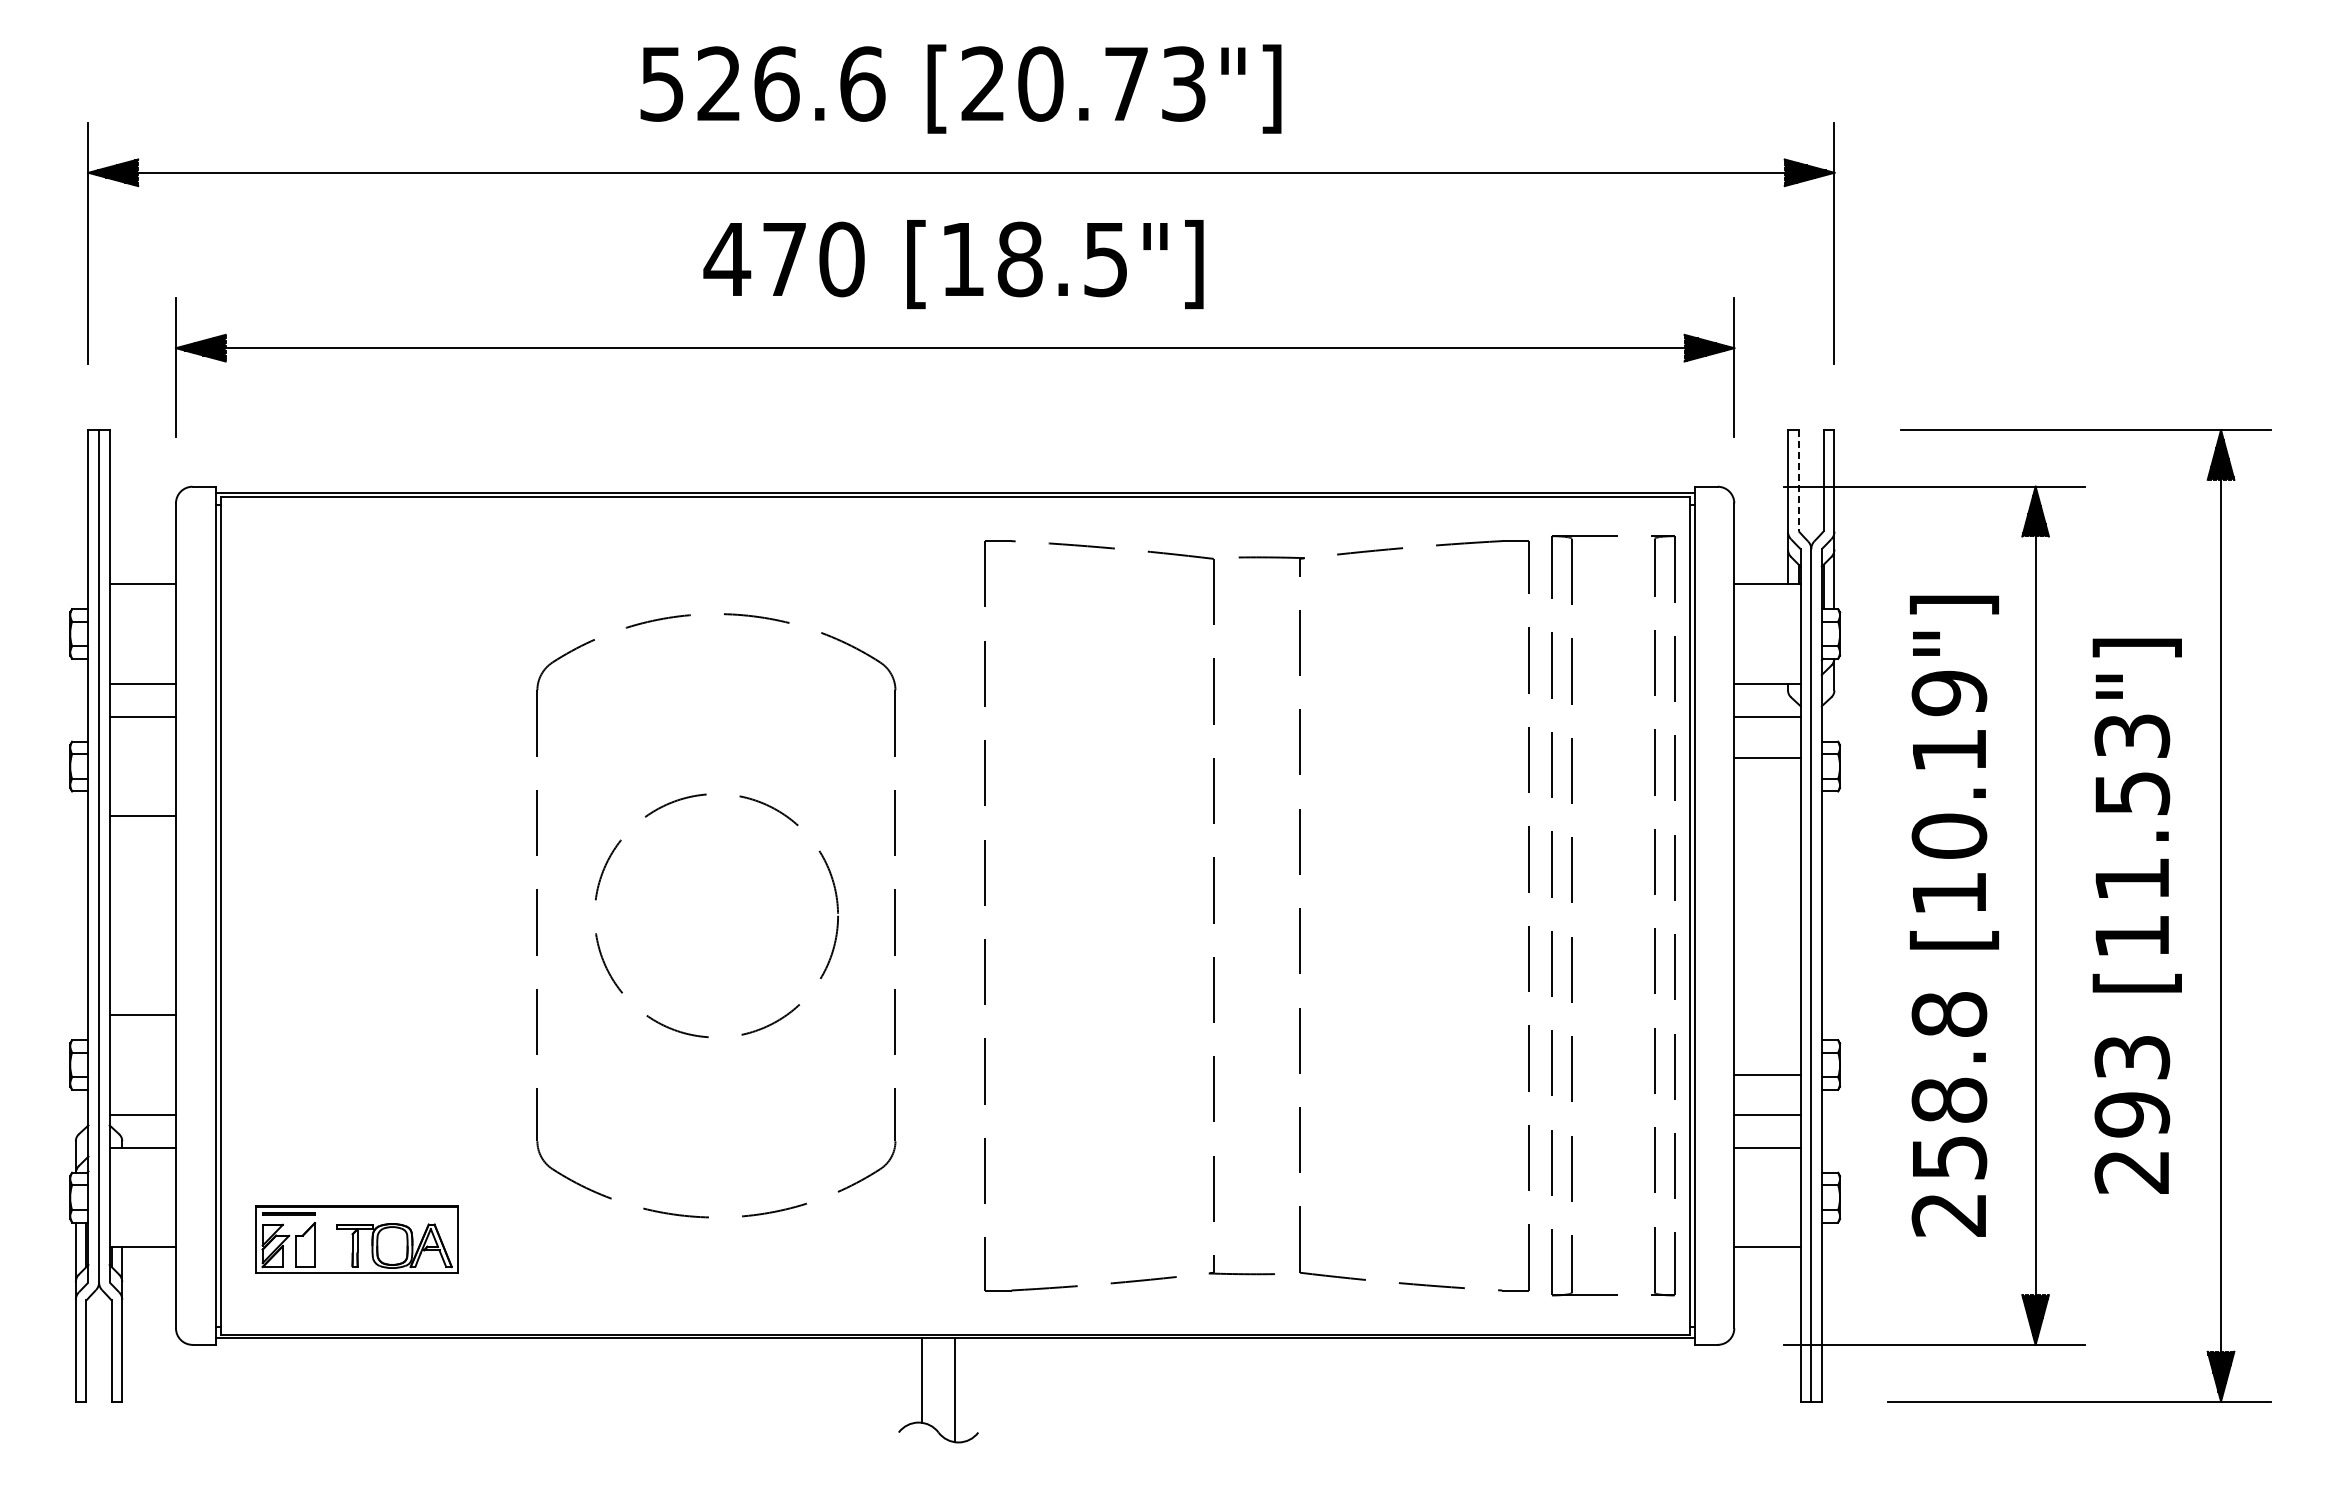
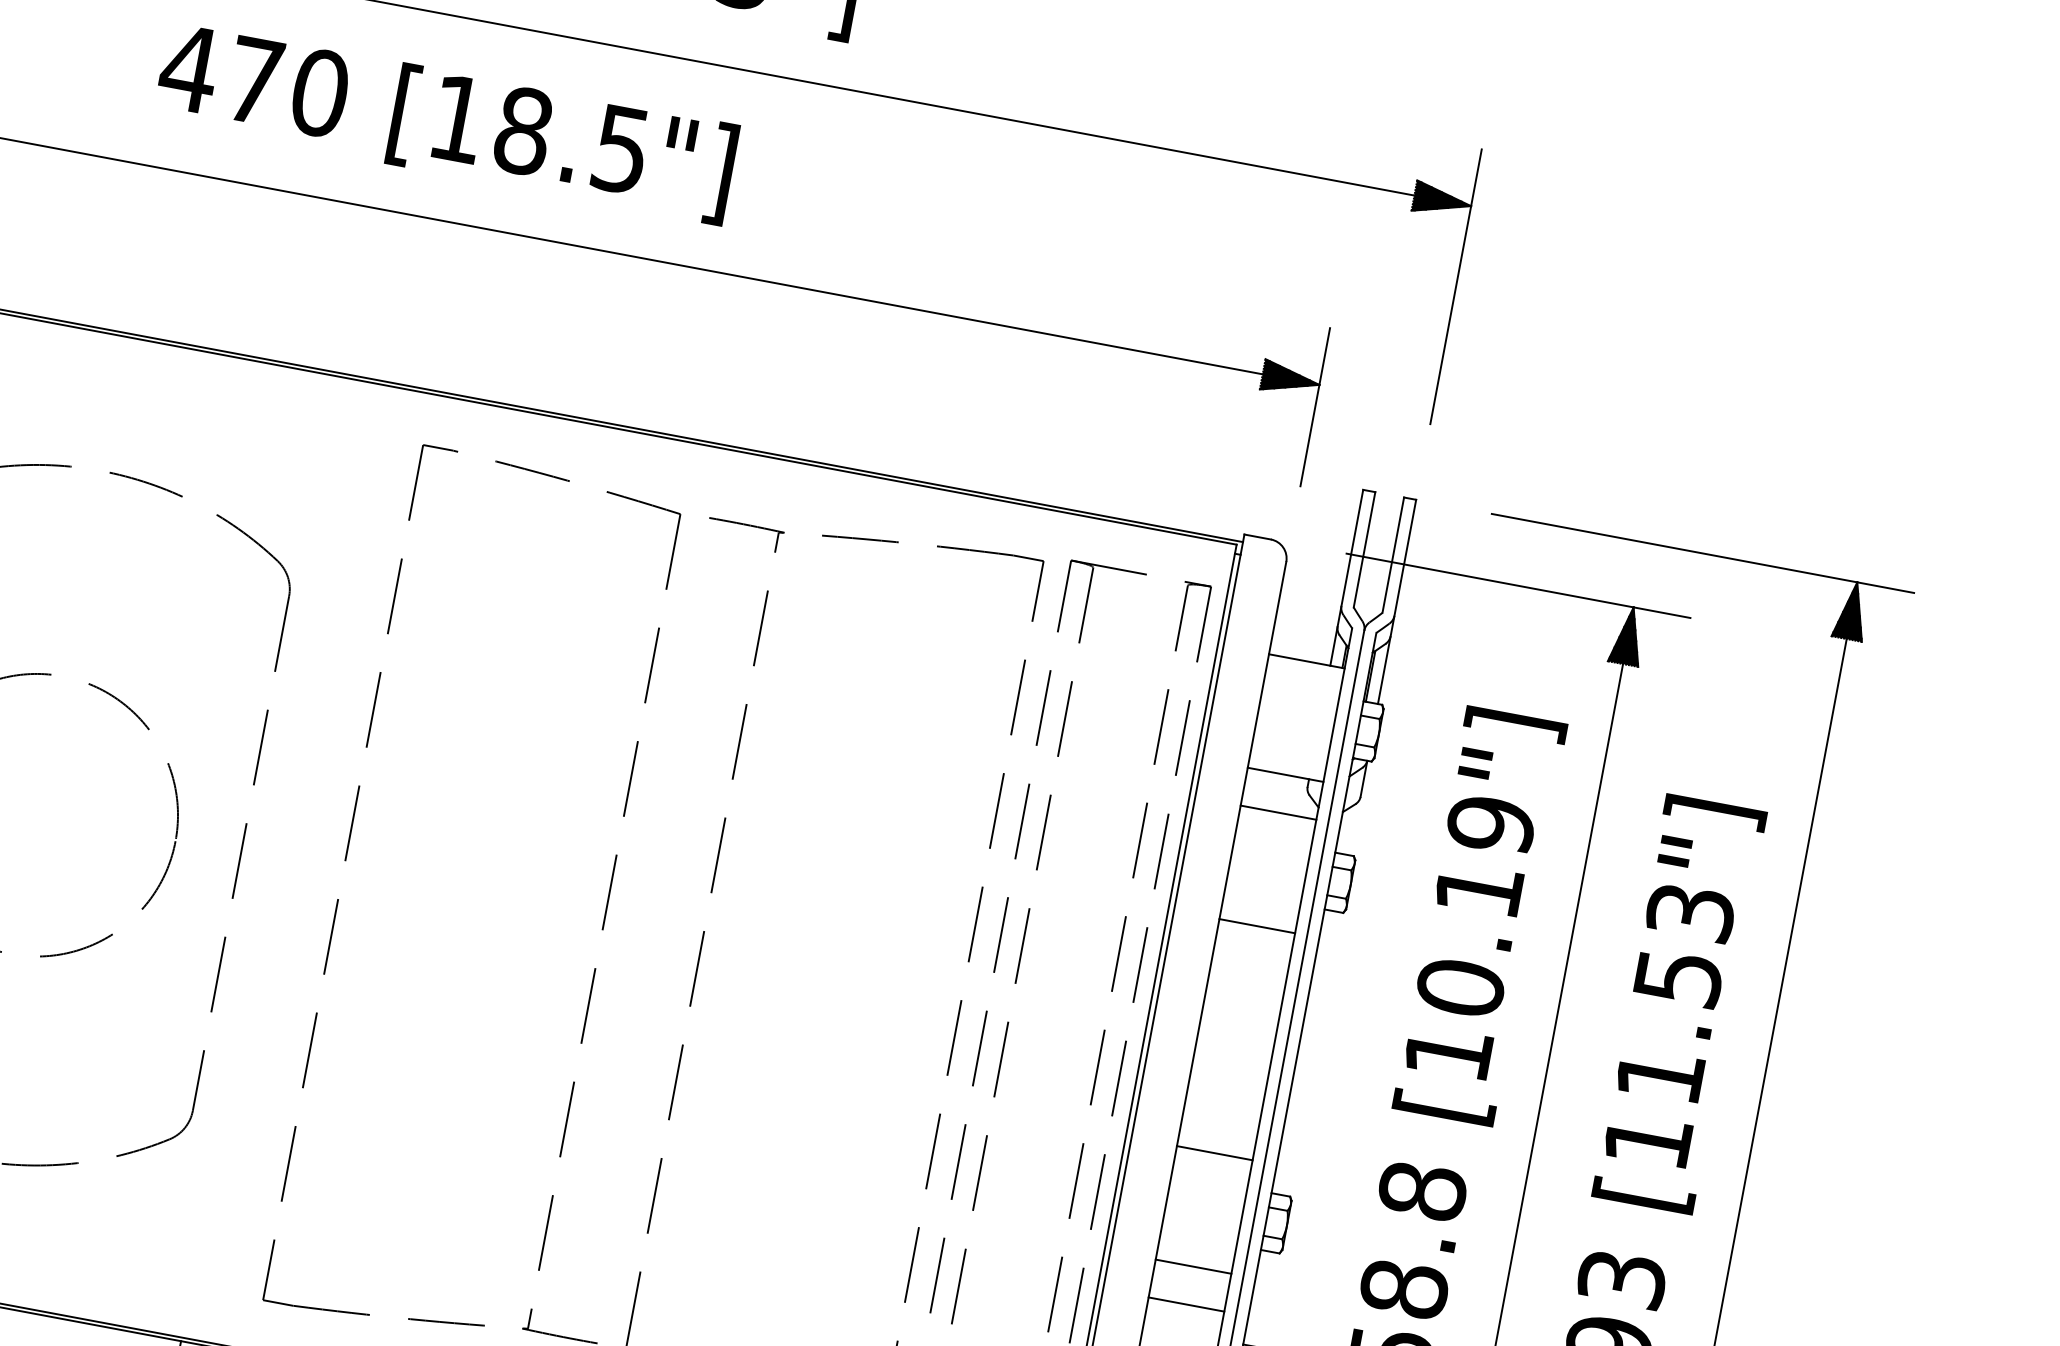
line: (1798, 480) -> (1364, 549), dashed -> solid
line: (1767, 758) -> (1257, 926), moved
line: (1767, 1075) -> (1214, 1153), moved

